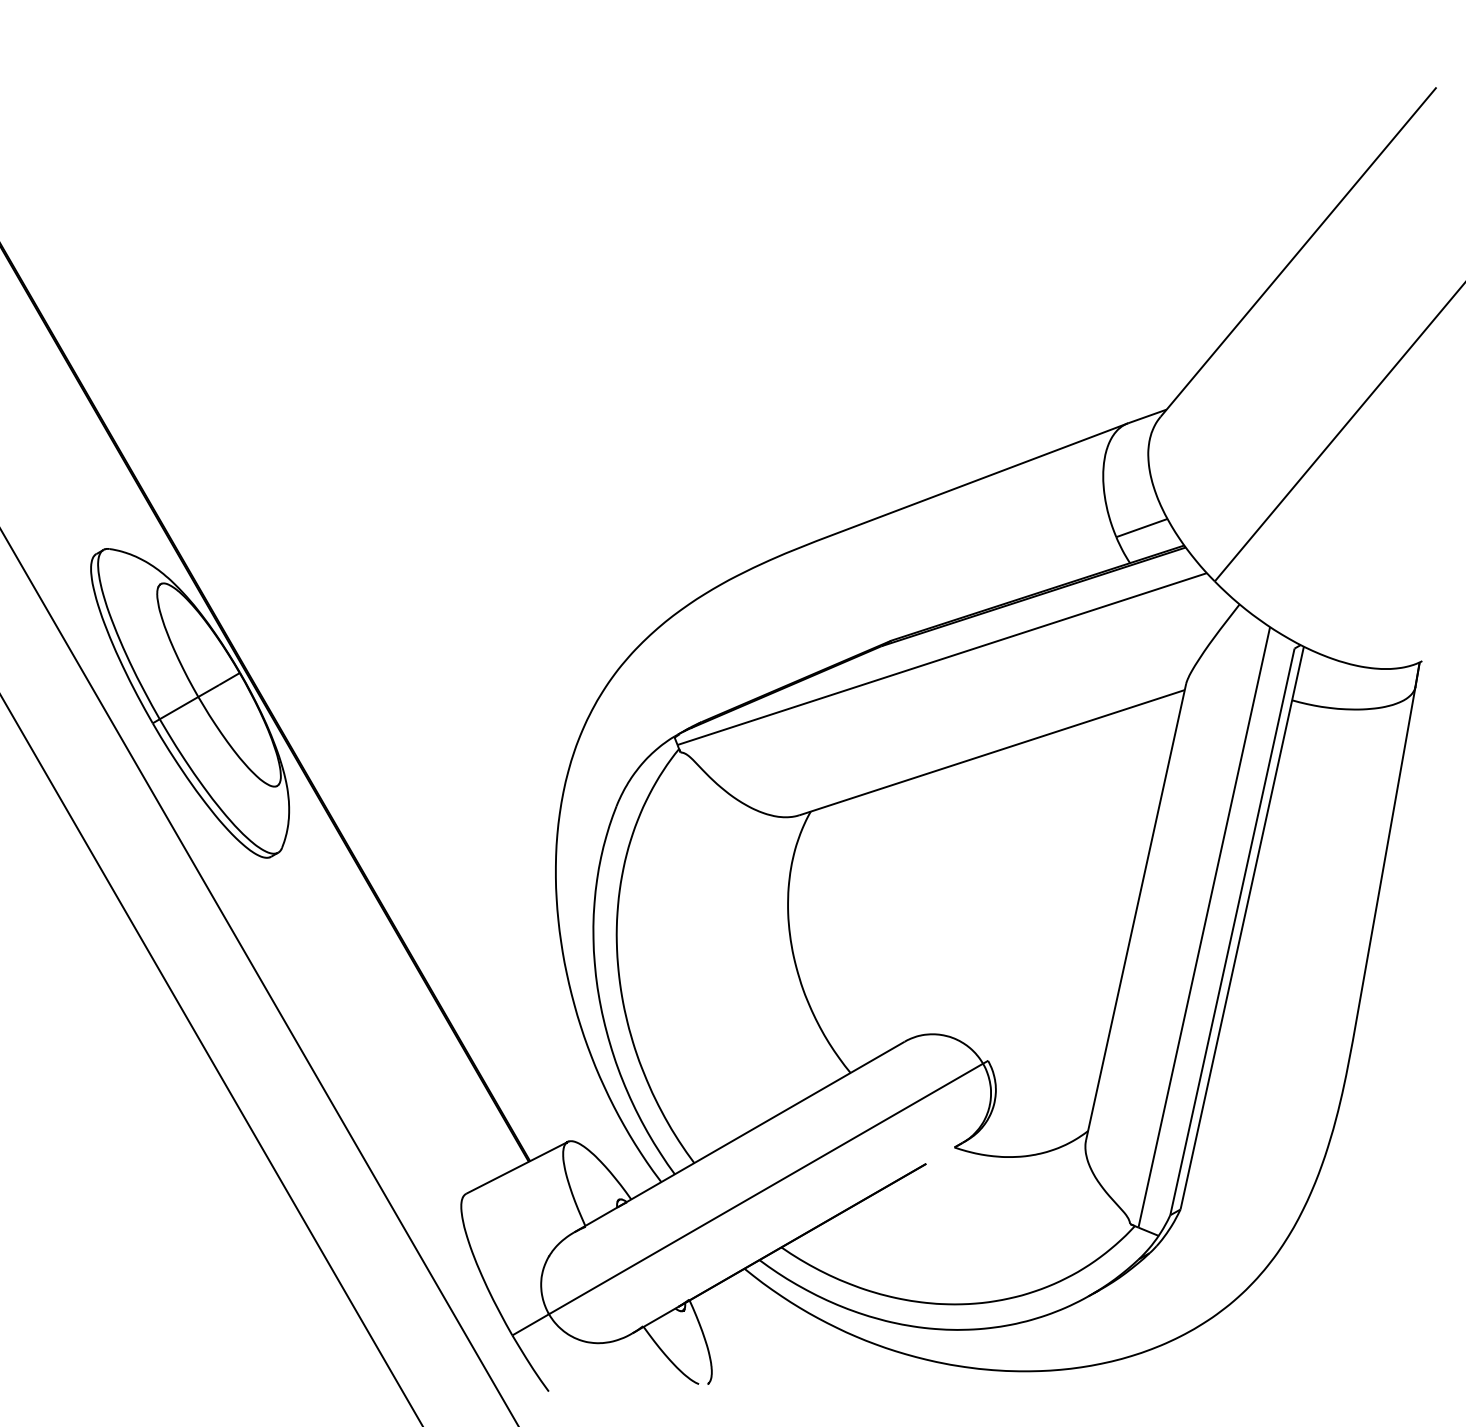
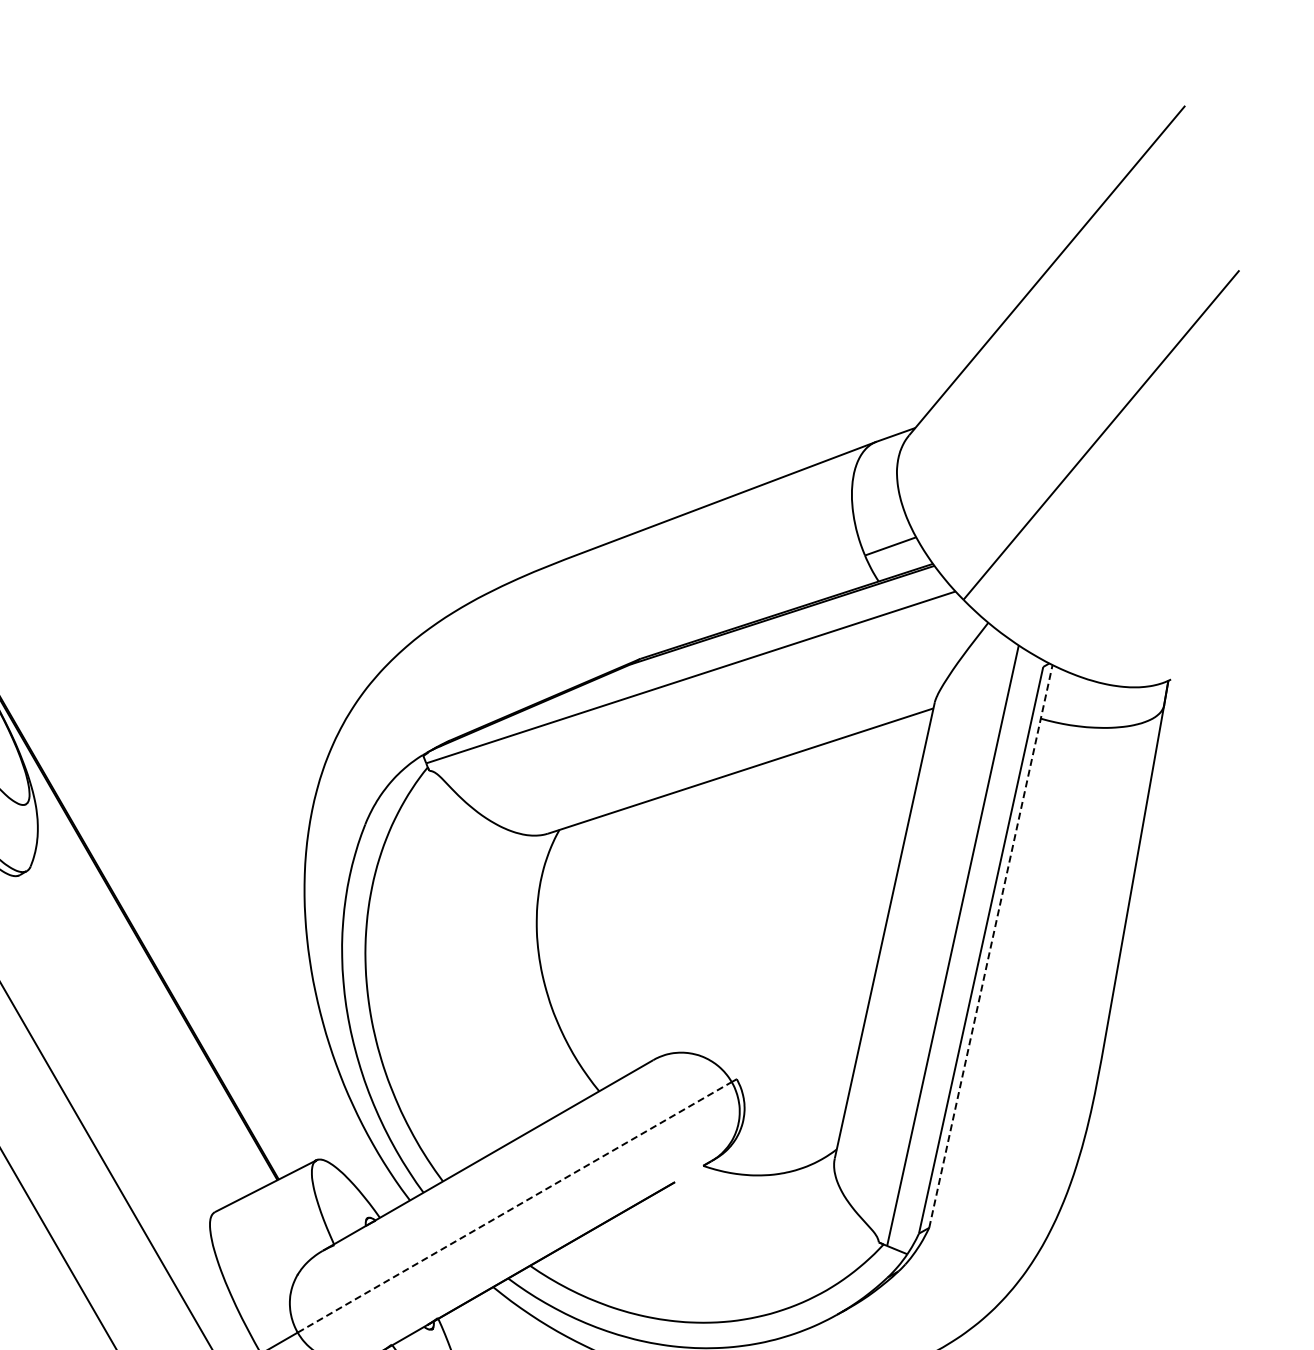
line: (1242, 927) -> (991, 945), solid -> dashed
line: (766, 1188) -> (515, 1206), solid -> dashed

